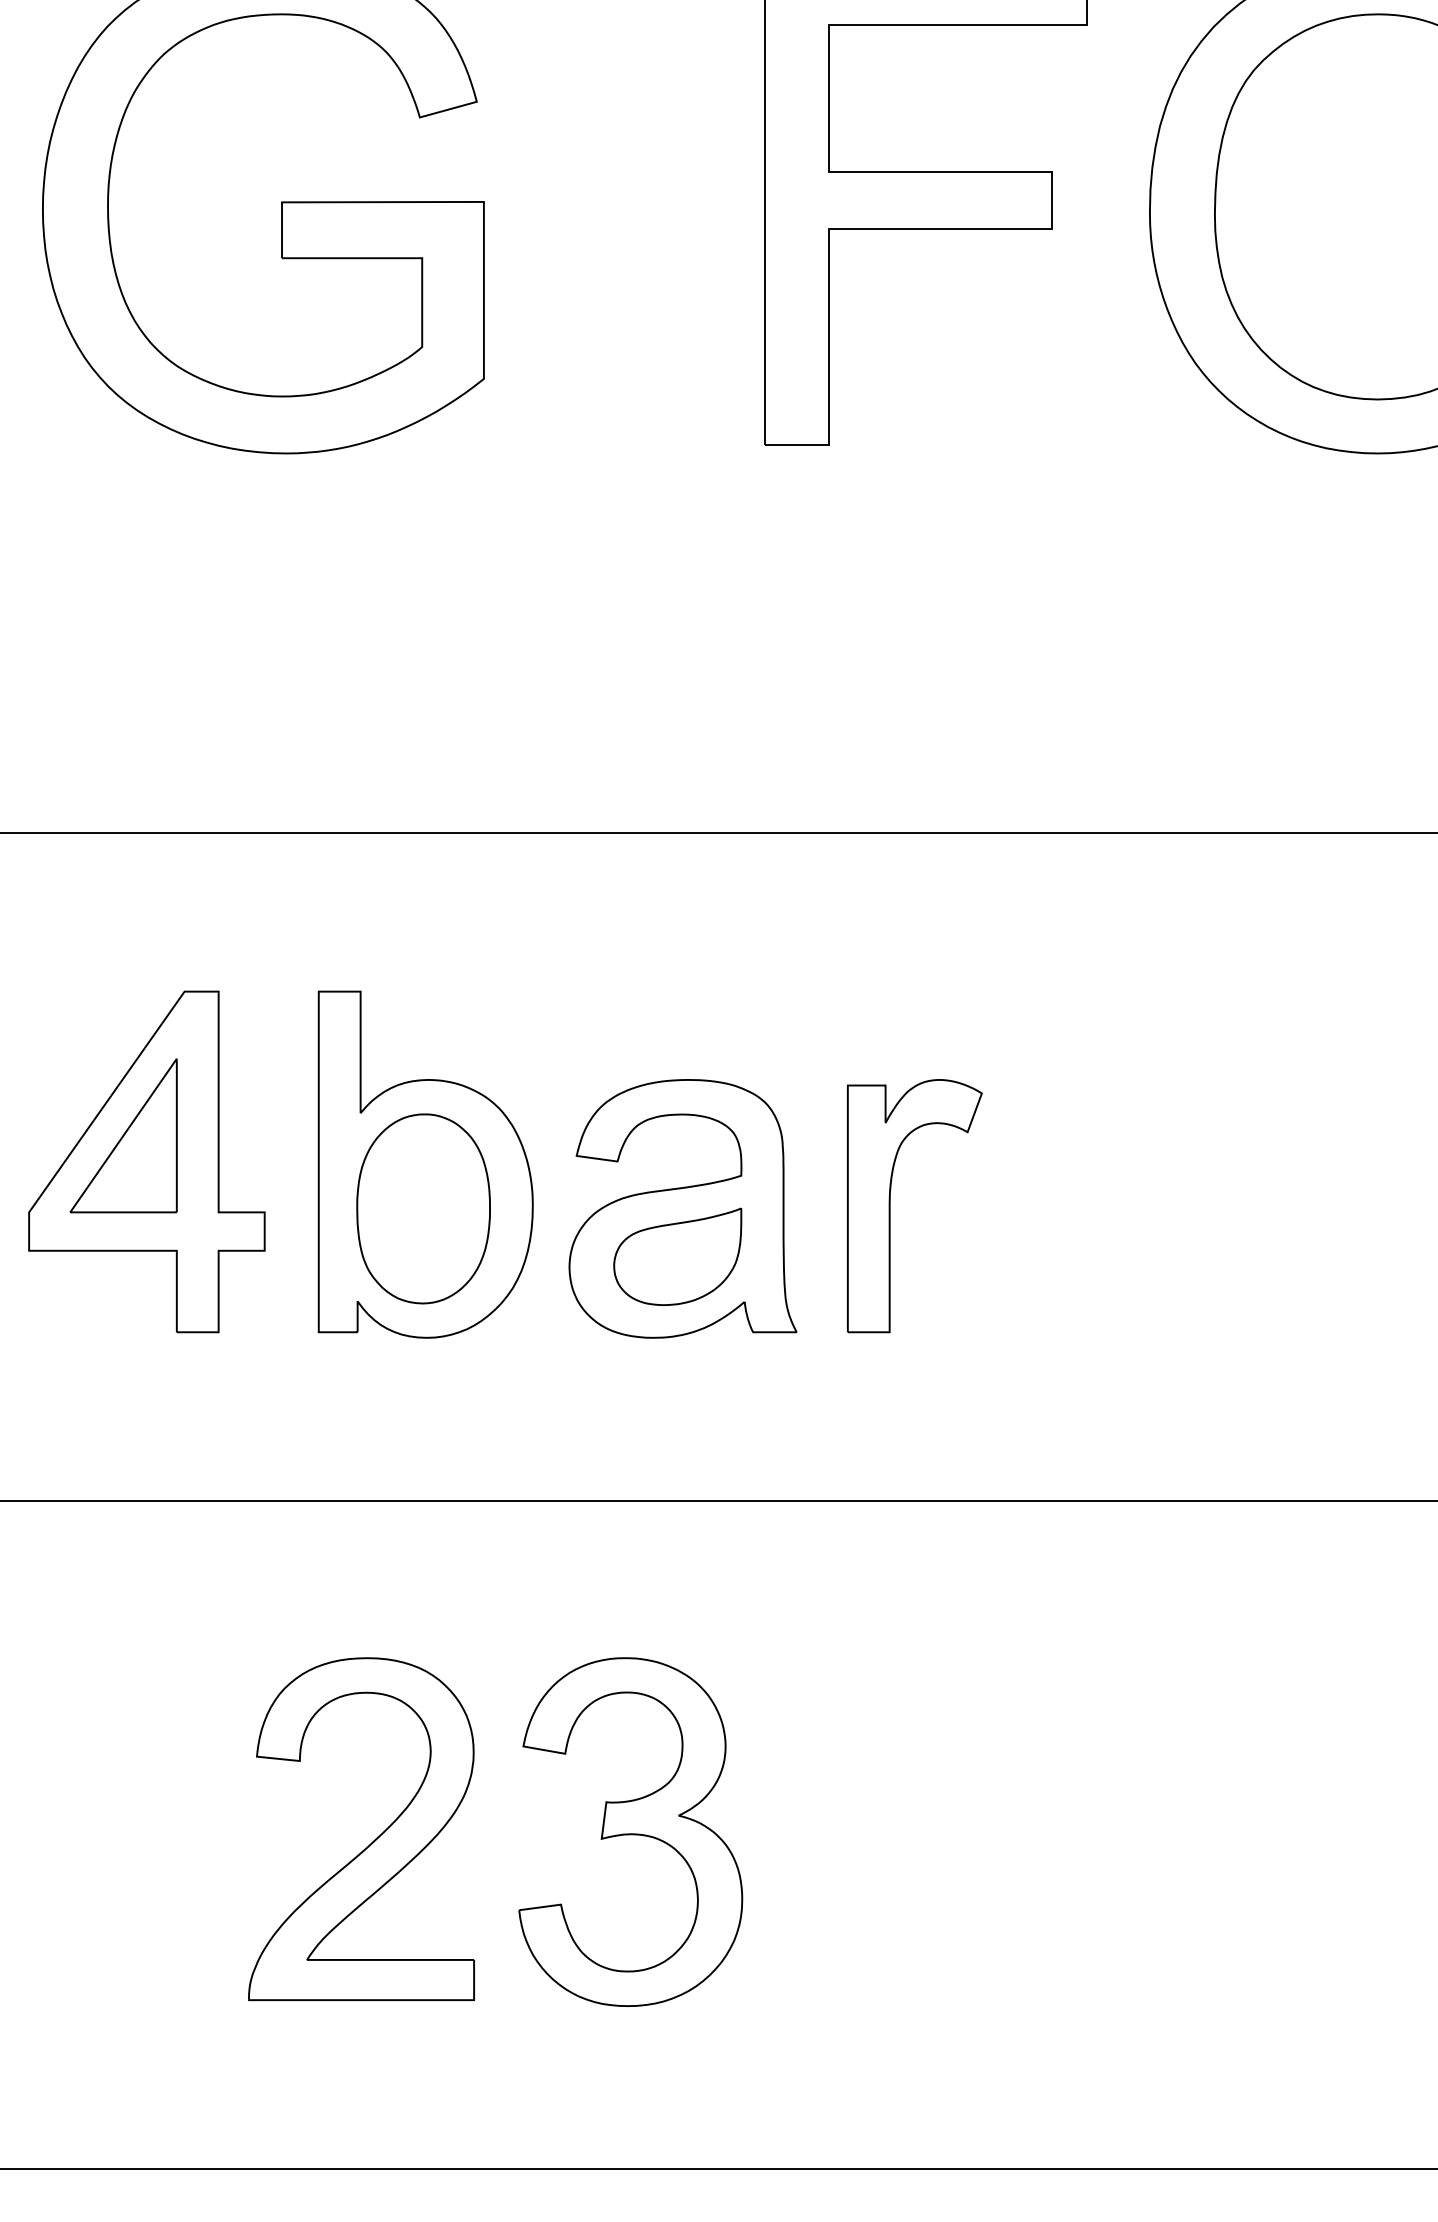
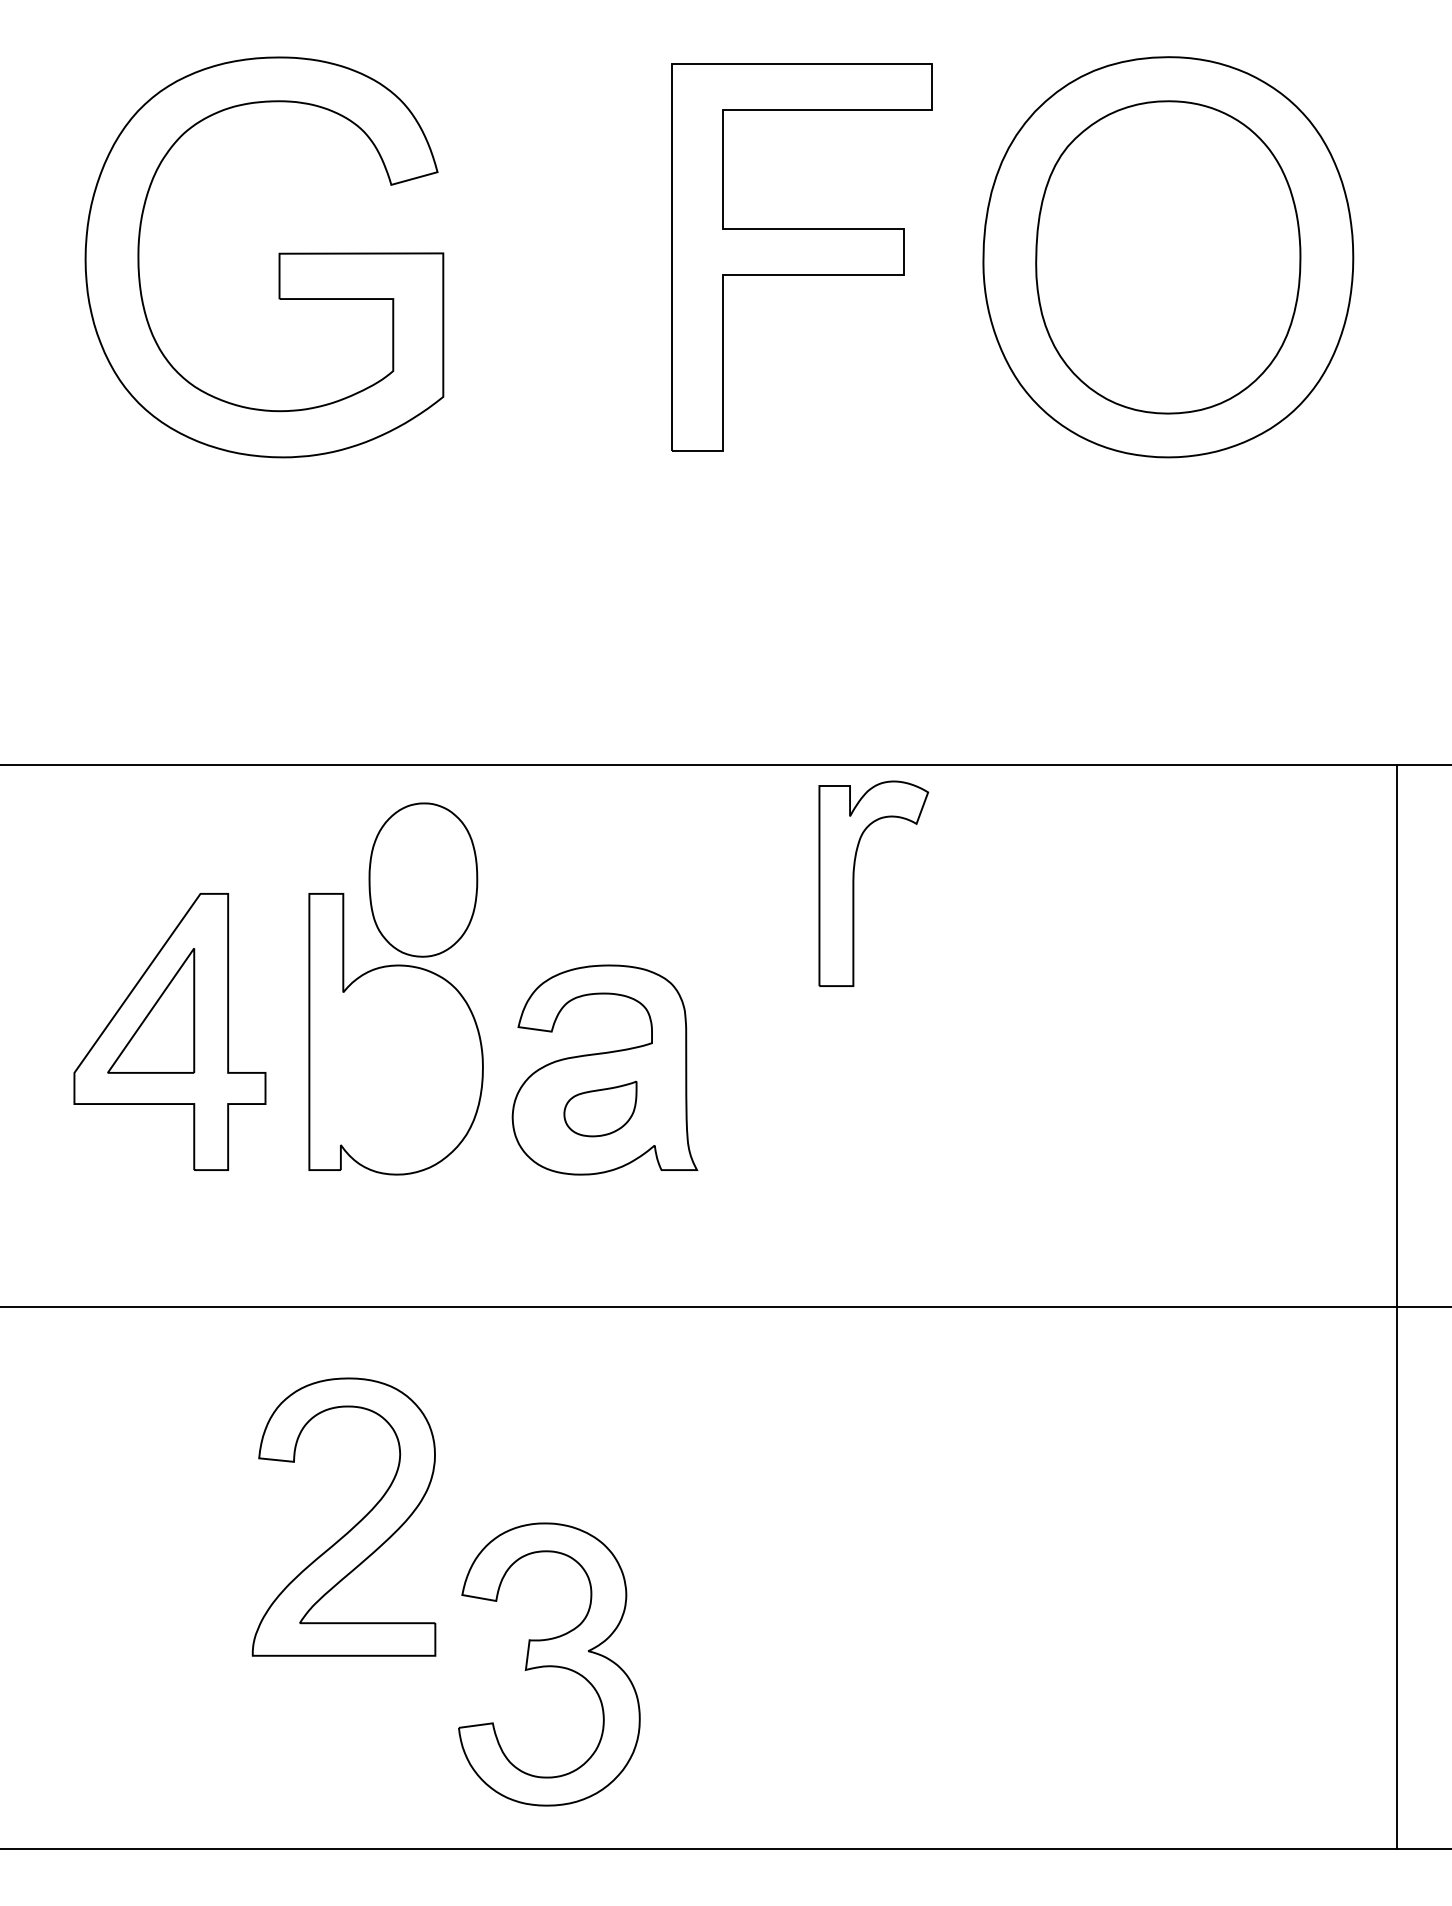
part: (891, 1205) -> (854, 883), moved
part: (423, 1208) -> (423, 879), moved
part: (677, 1256) -> (600, 1108), size x0.7
part: (630, 1832) -> (549, 1664), moved
part: (373, 1840) -> (353, 1526), moved

